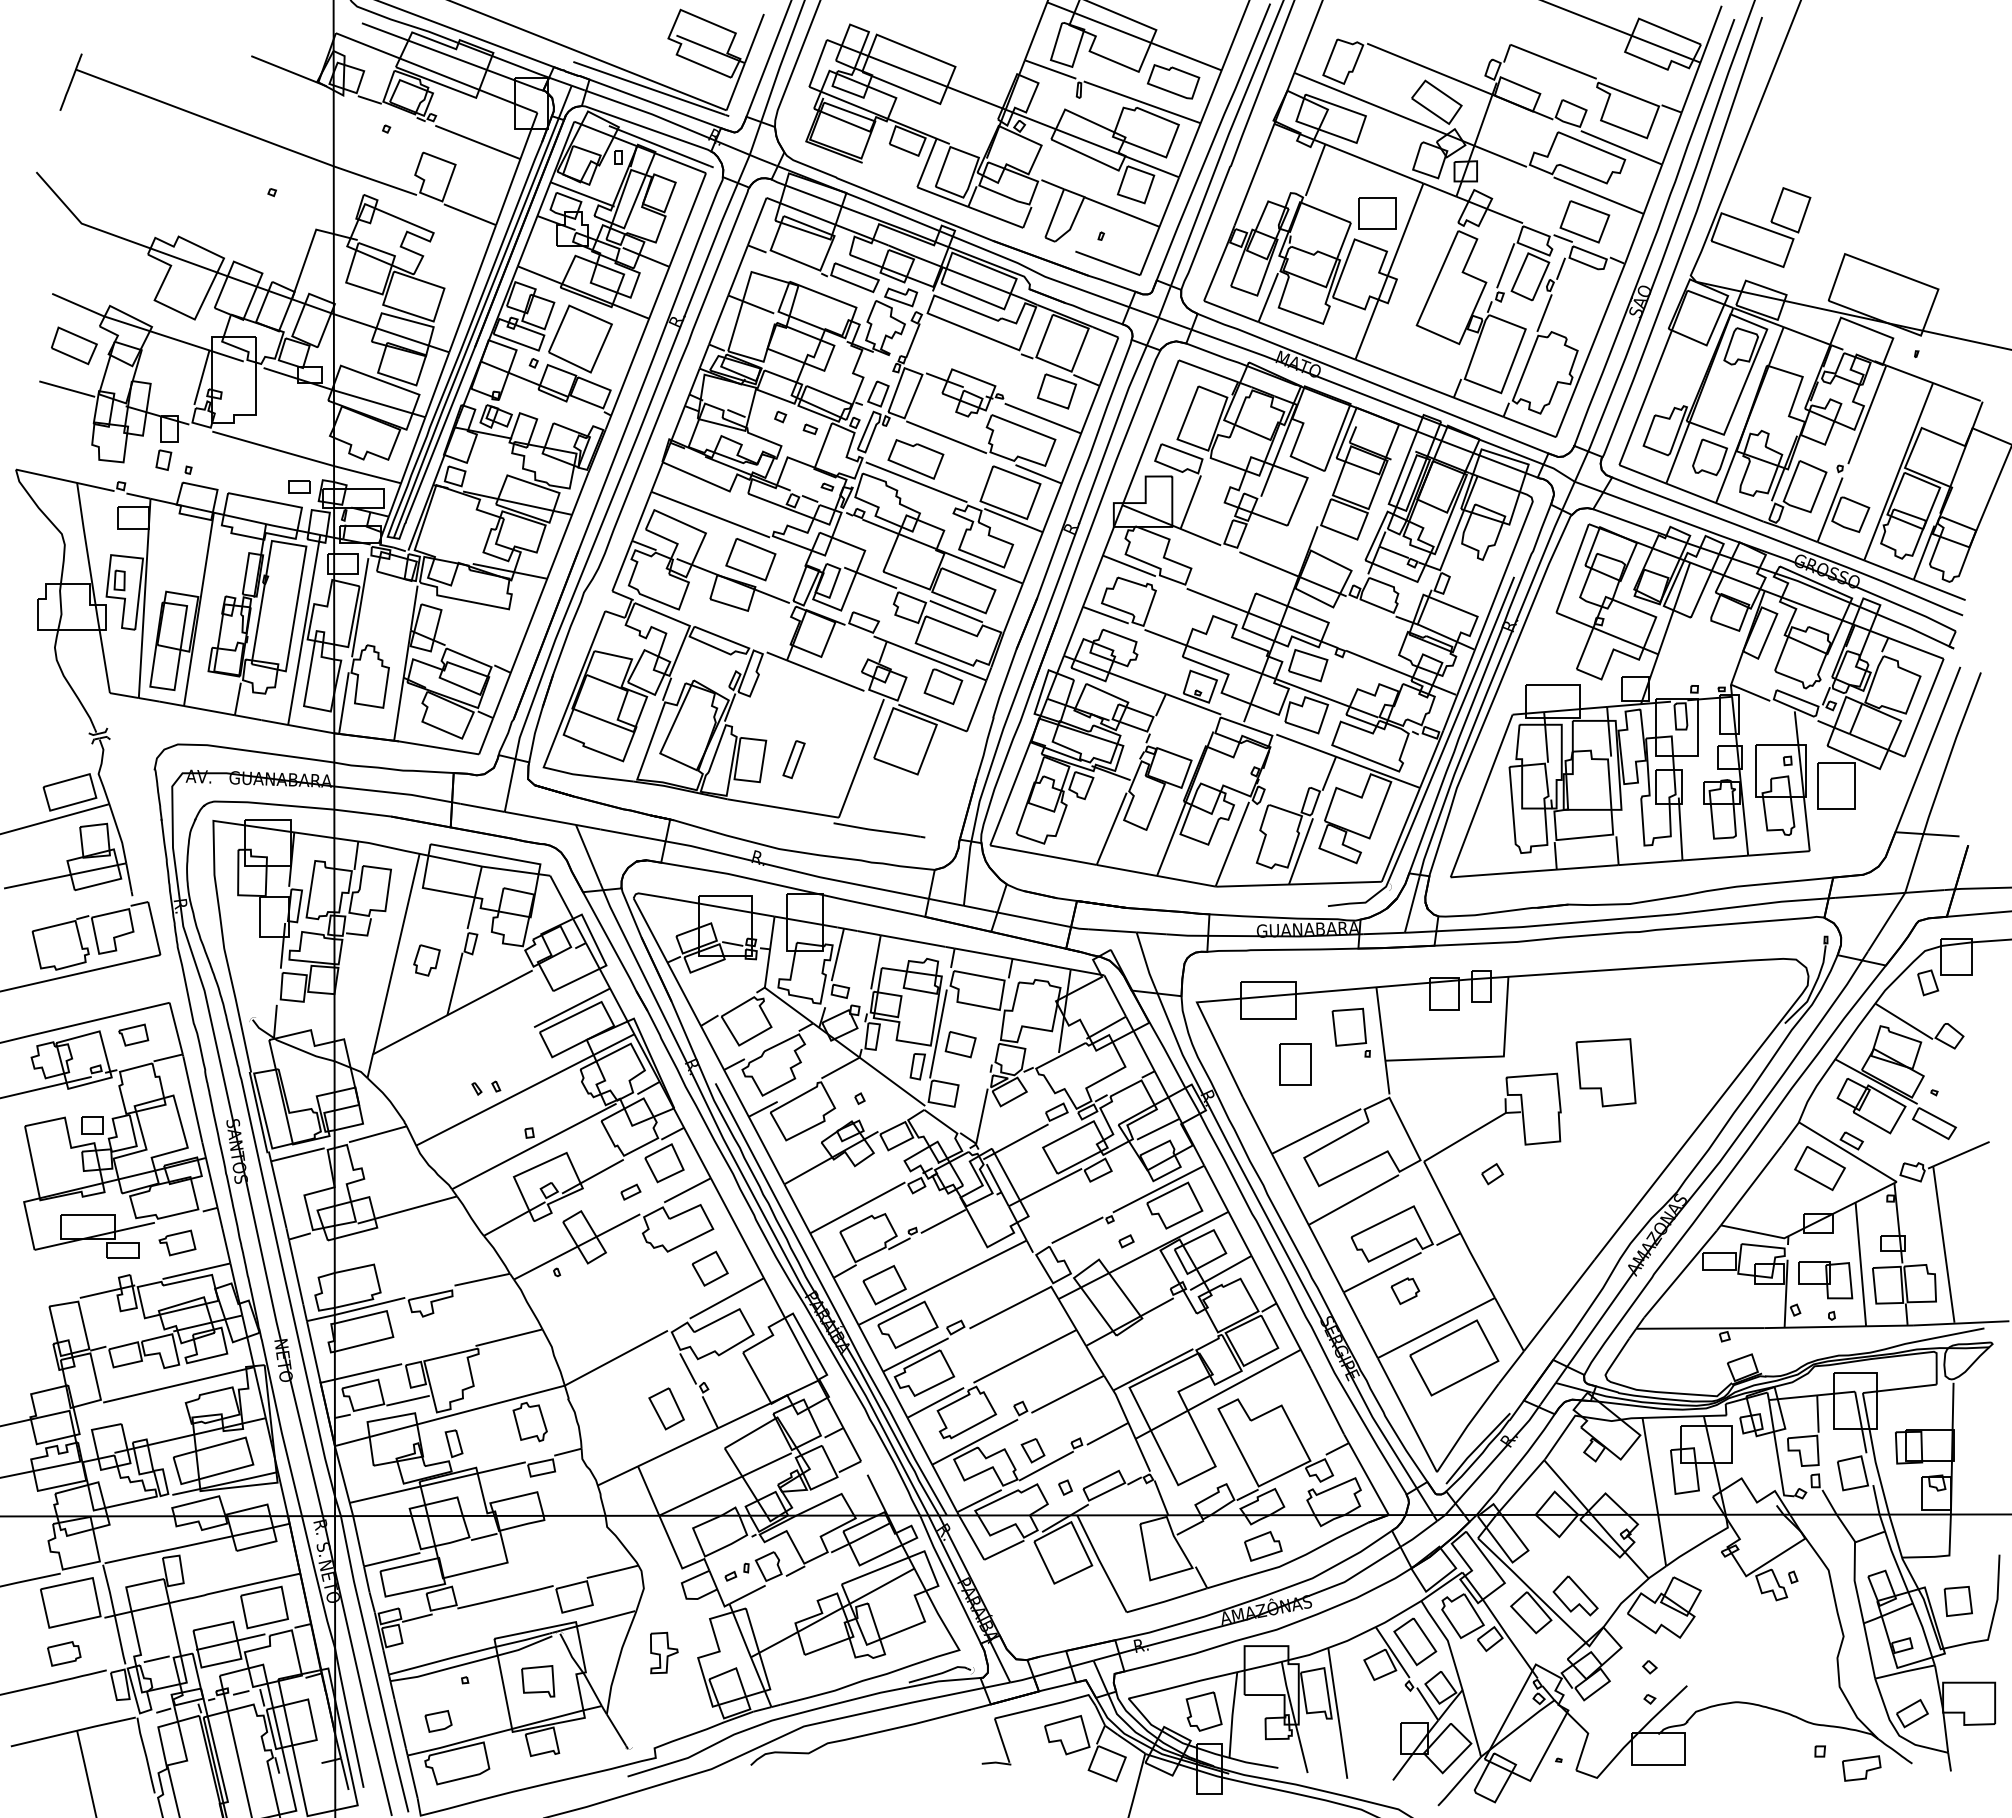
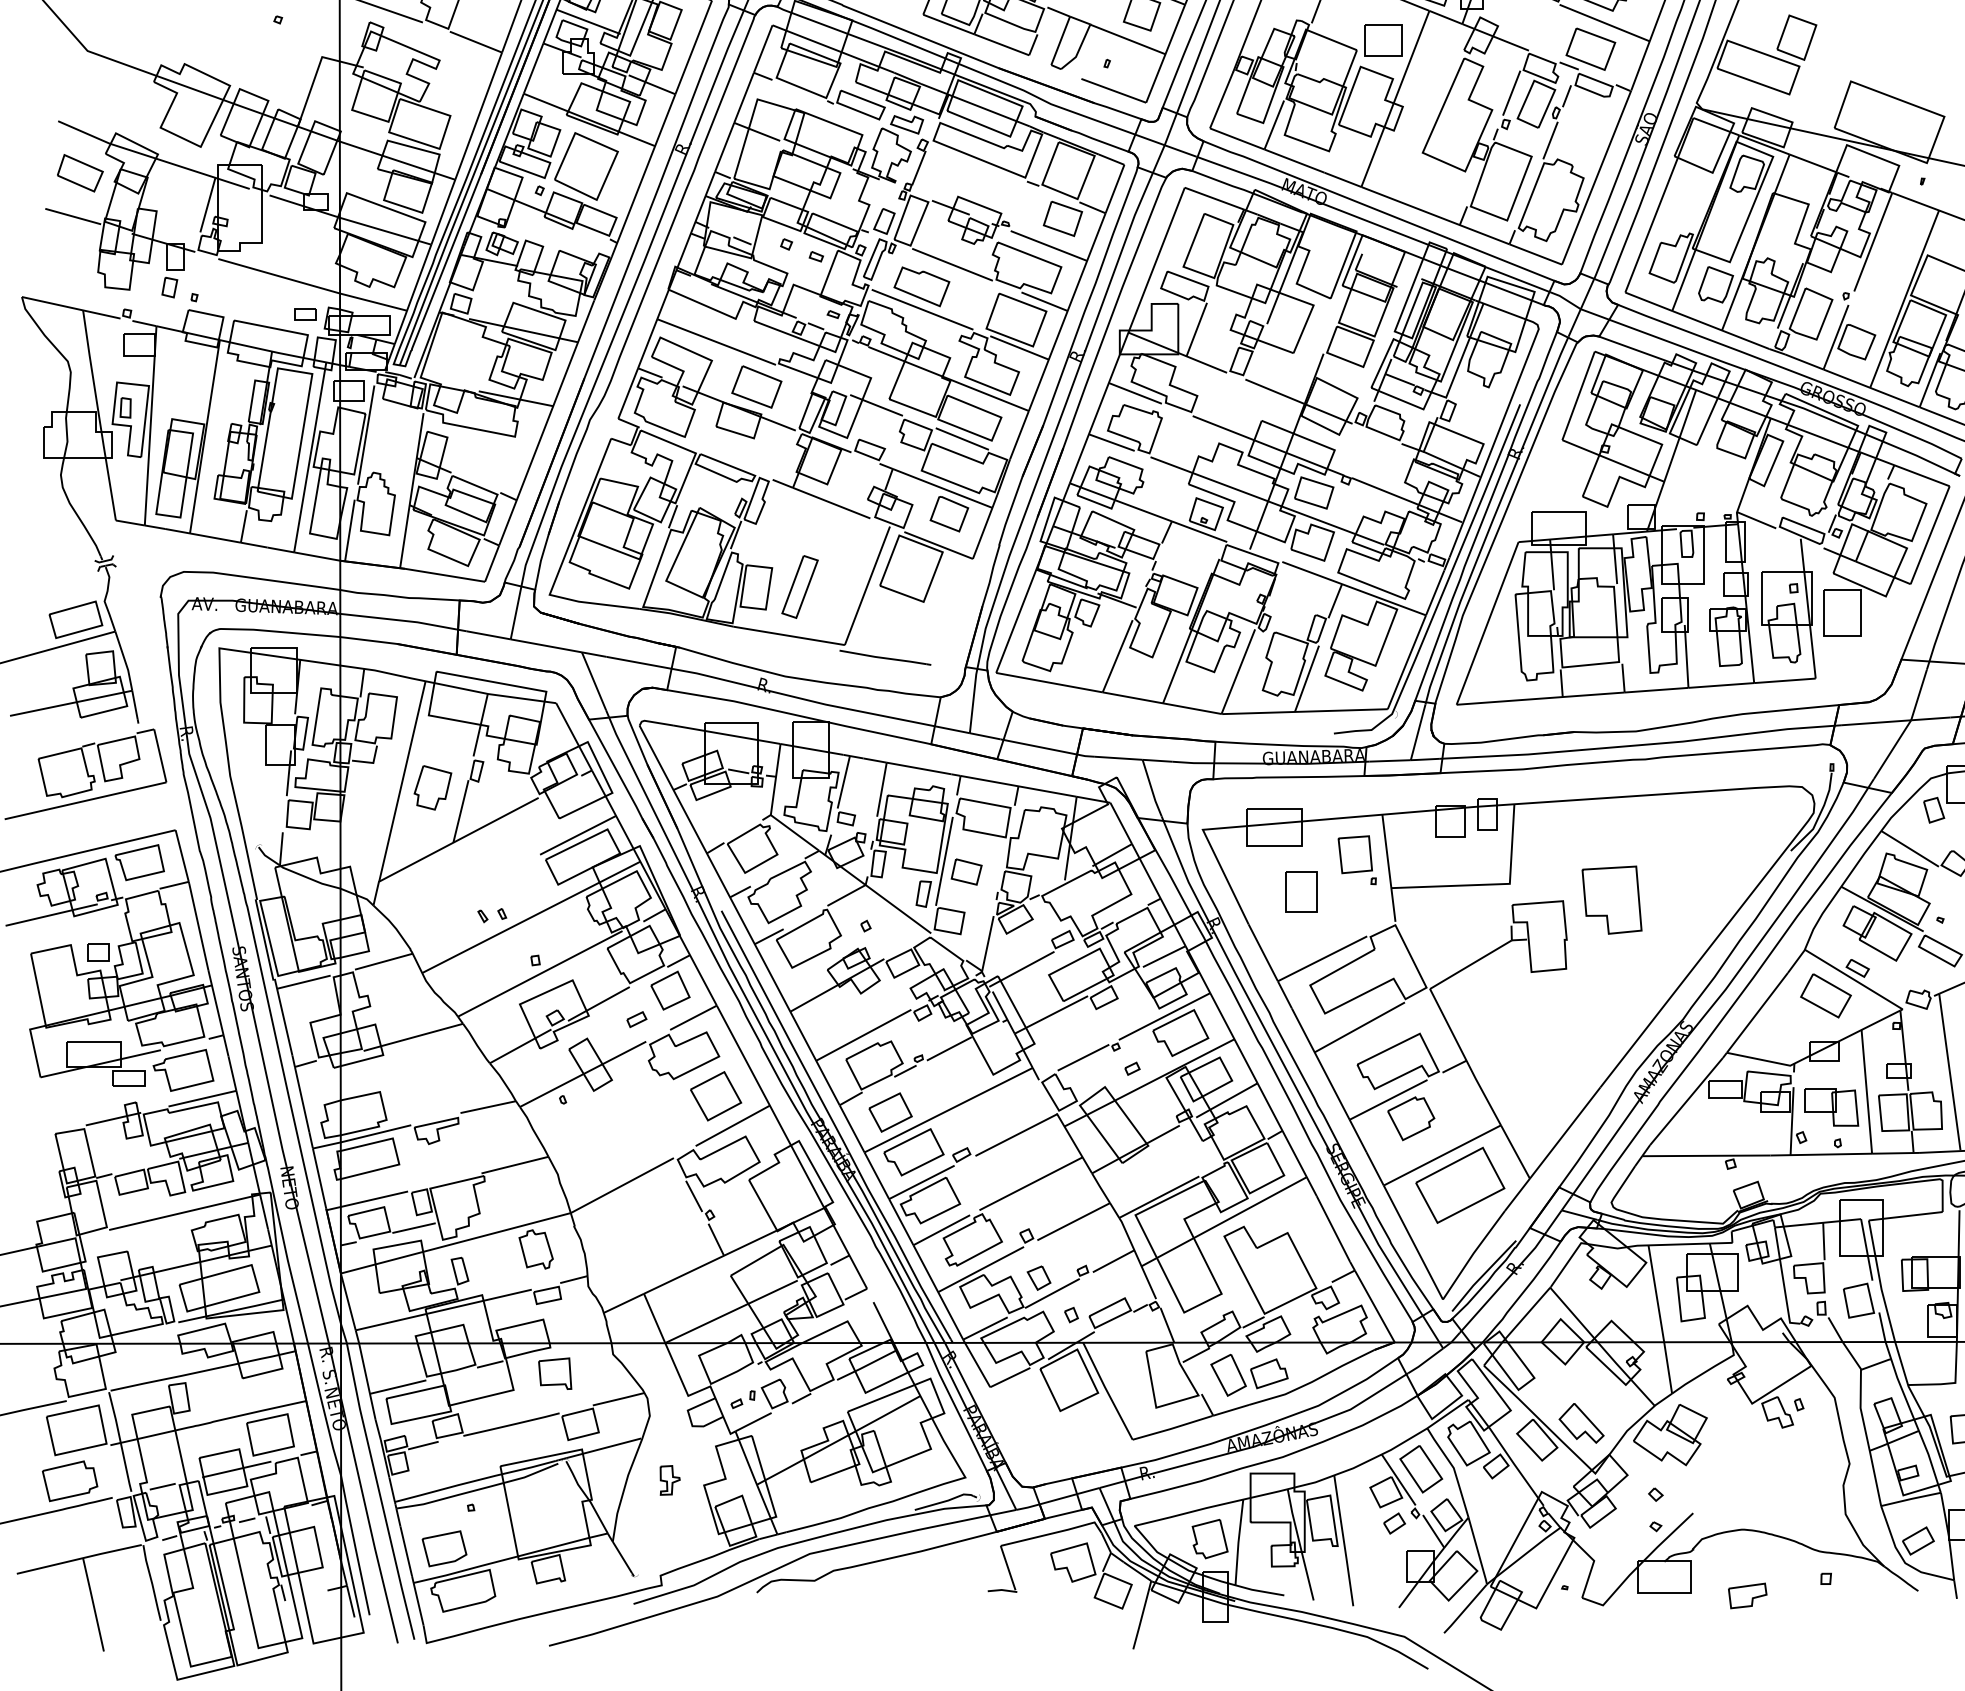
part: (793, 759) -> (799, 586), size x1.67
part: (426, 960) -> (432, 787), size x1.43
part: (133, 1034) -> (139, 861), size x1.67
part: (1492, 1174) -> (1394, 1523), moved
part: (177, 1242) -> (183, 1069), size x1.67
part: (710, 1268) -> (716, 1095), size x1.43
part: (1405, 1290) -> (1411, 1117), size x1.67
part: (666, 1408) -> (1228, 1374), moved
part: (663, 1652) -> (669, 1479), size x0.71
part: (64, 1653) -> (70, 1480), size x1.67
part: (538, 1681) -> (555, 1373), moved
part: (438, 1721) -> (444, 1548), size x1.67
part: (1861, 1768) -> (1747, 1595), moved

